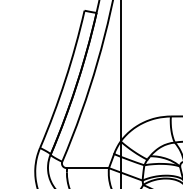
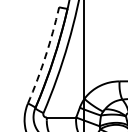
arc: (65, 80) -> (45, 56), solid -> dashed

